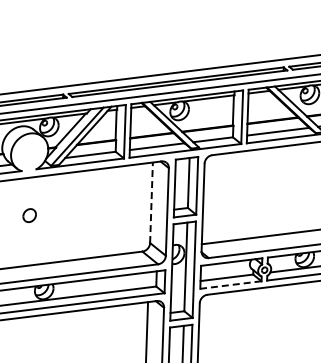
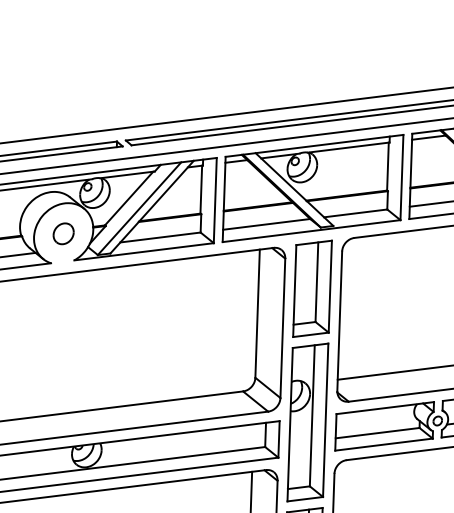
line: (151, 202) -> (257, 313), dashed -> solid
part: (29, 215) -> (63, 233), moved
line: (230, 285) -> (383, 445), dashed -> solid

